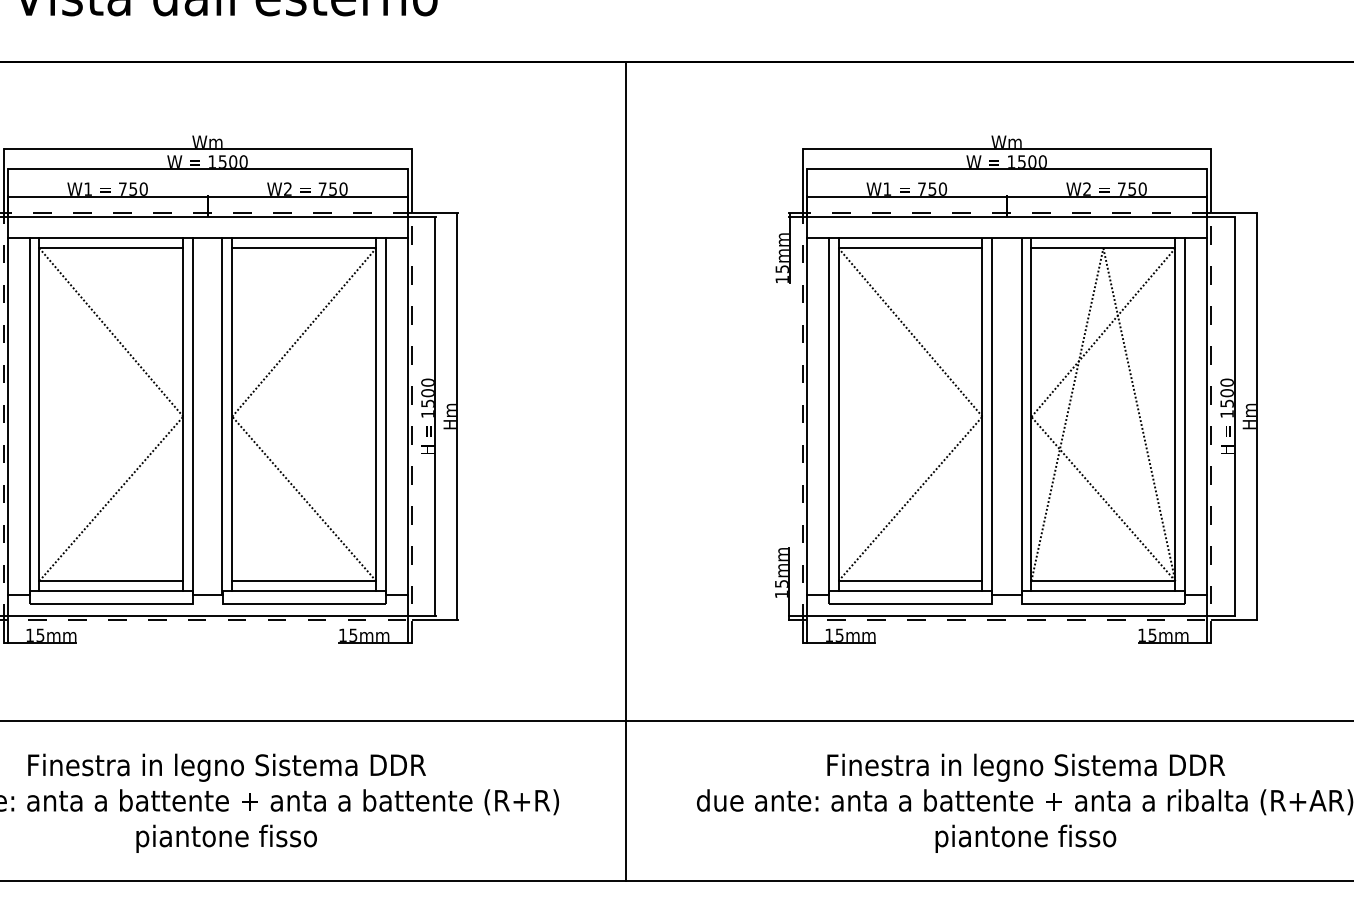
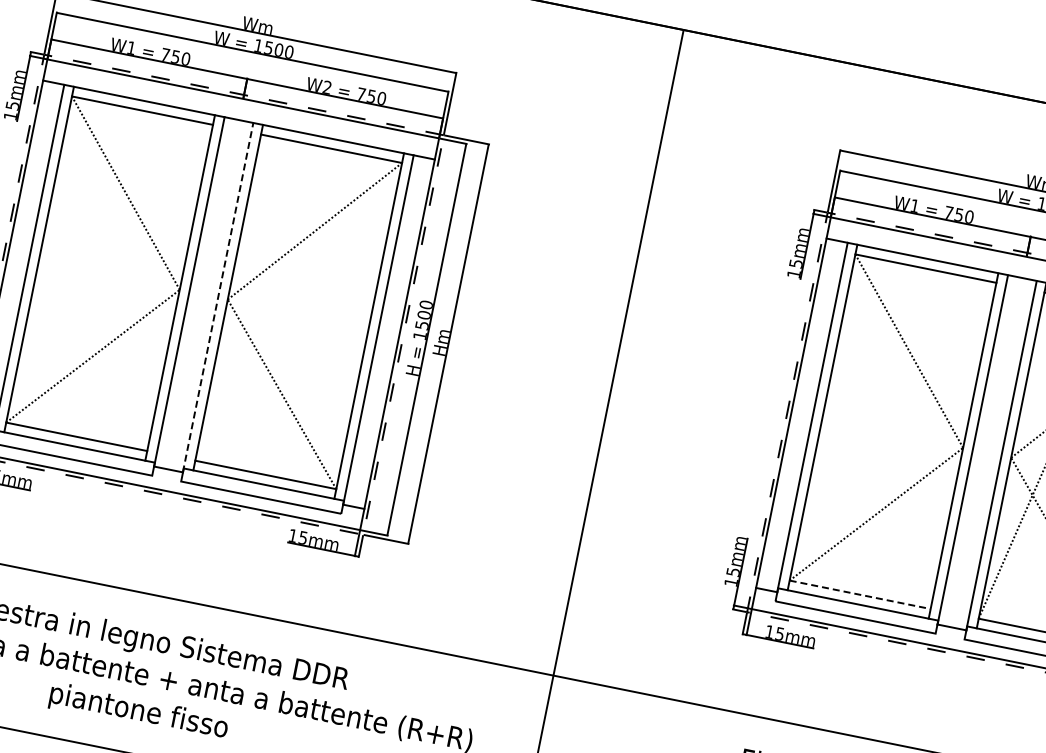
line: (222, 416) -> (218, 297), solid -> dashed
line: (910, 581) -> (860, 595), solid -> dashed

